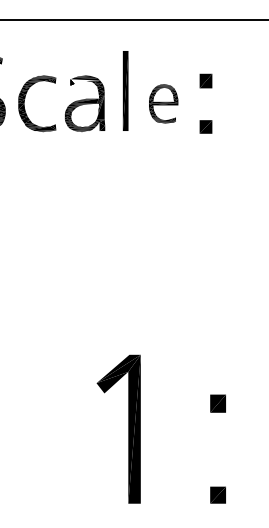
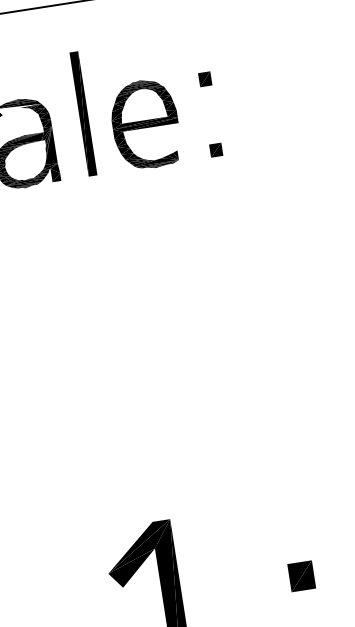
part: (205, 80) -> (204, 78), size x0.62
part: (163, 103) -> (145, 124), size x1.43
part: (205, 126) -> (215, 149), size x0.62

